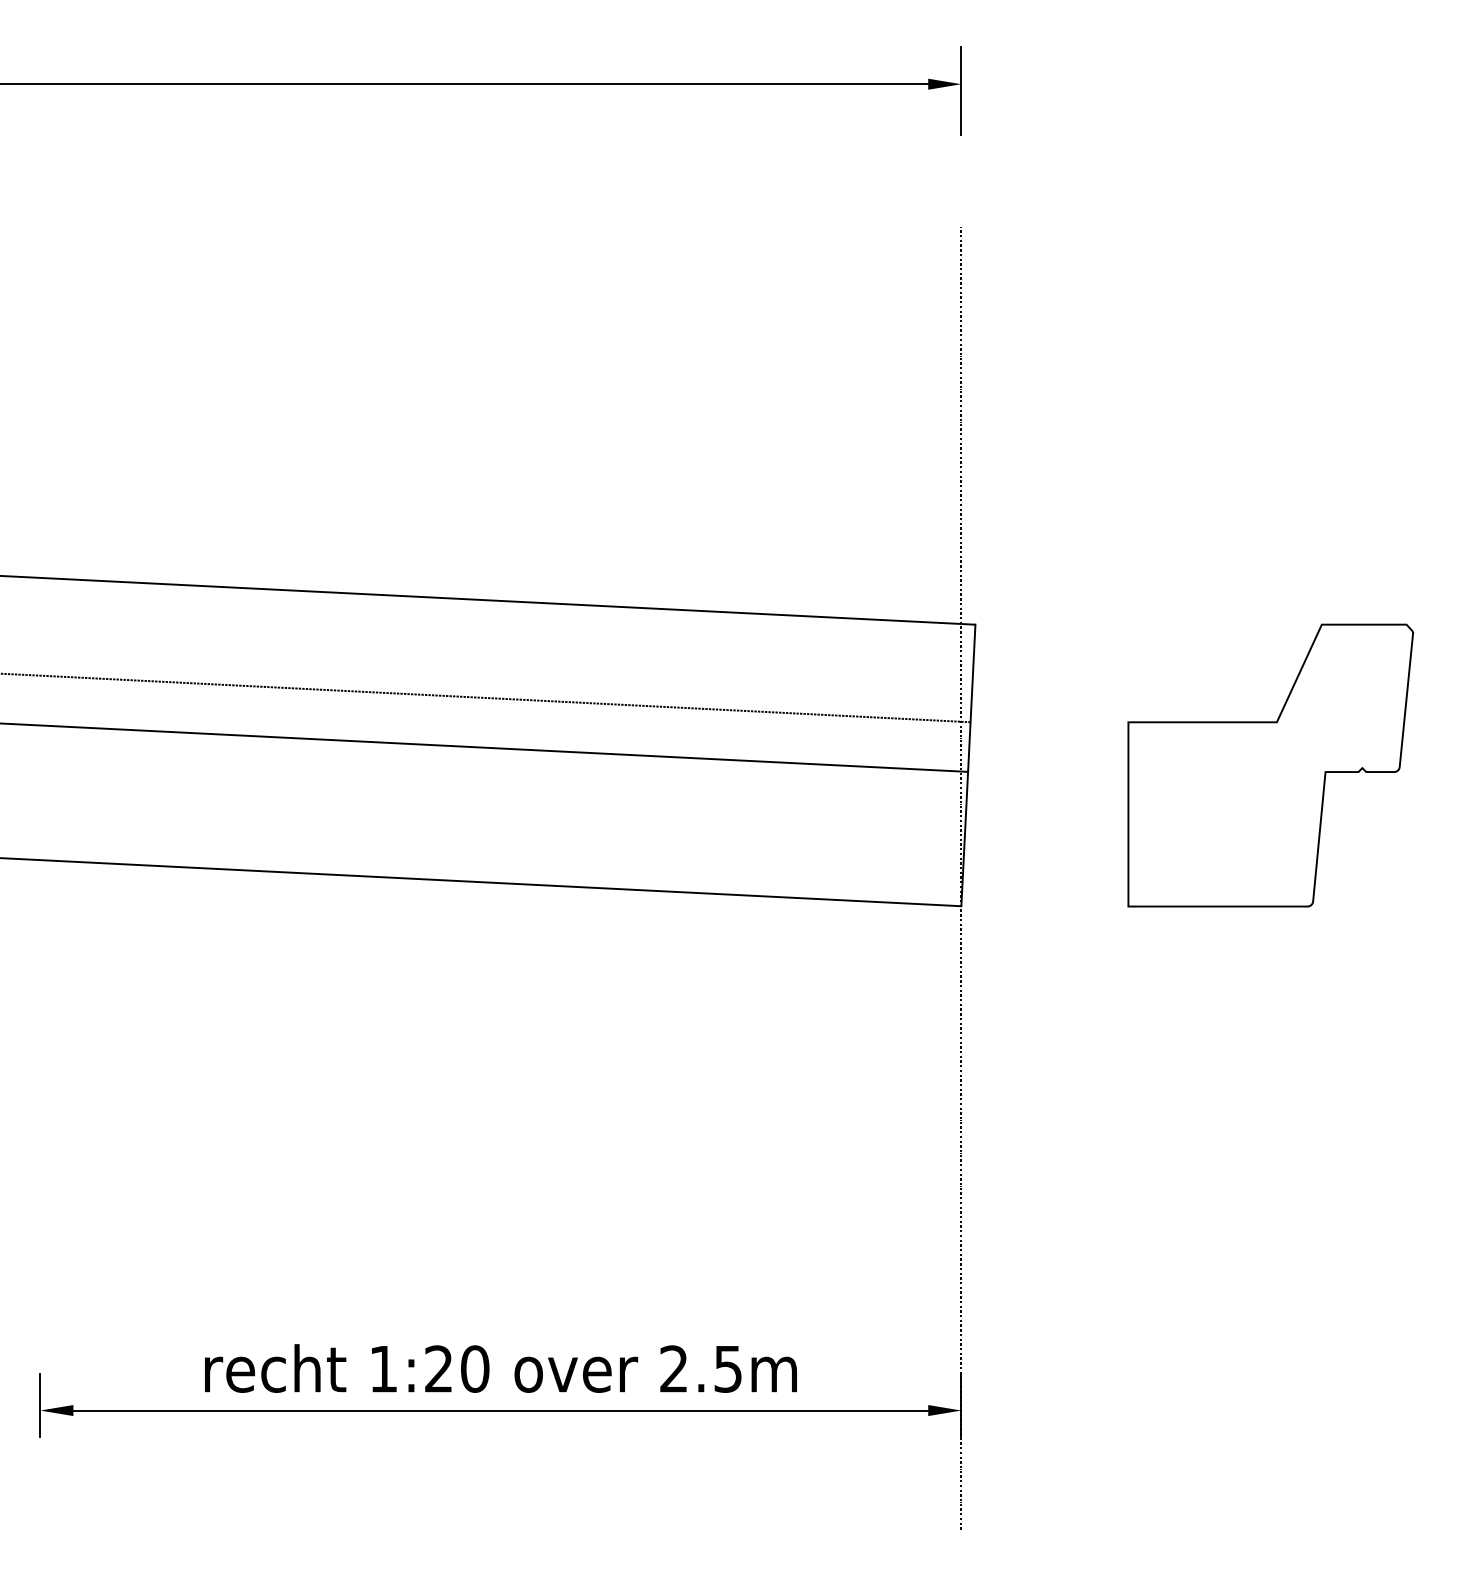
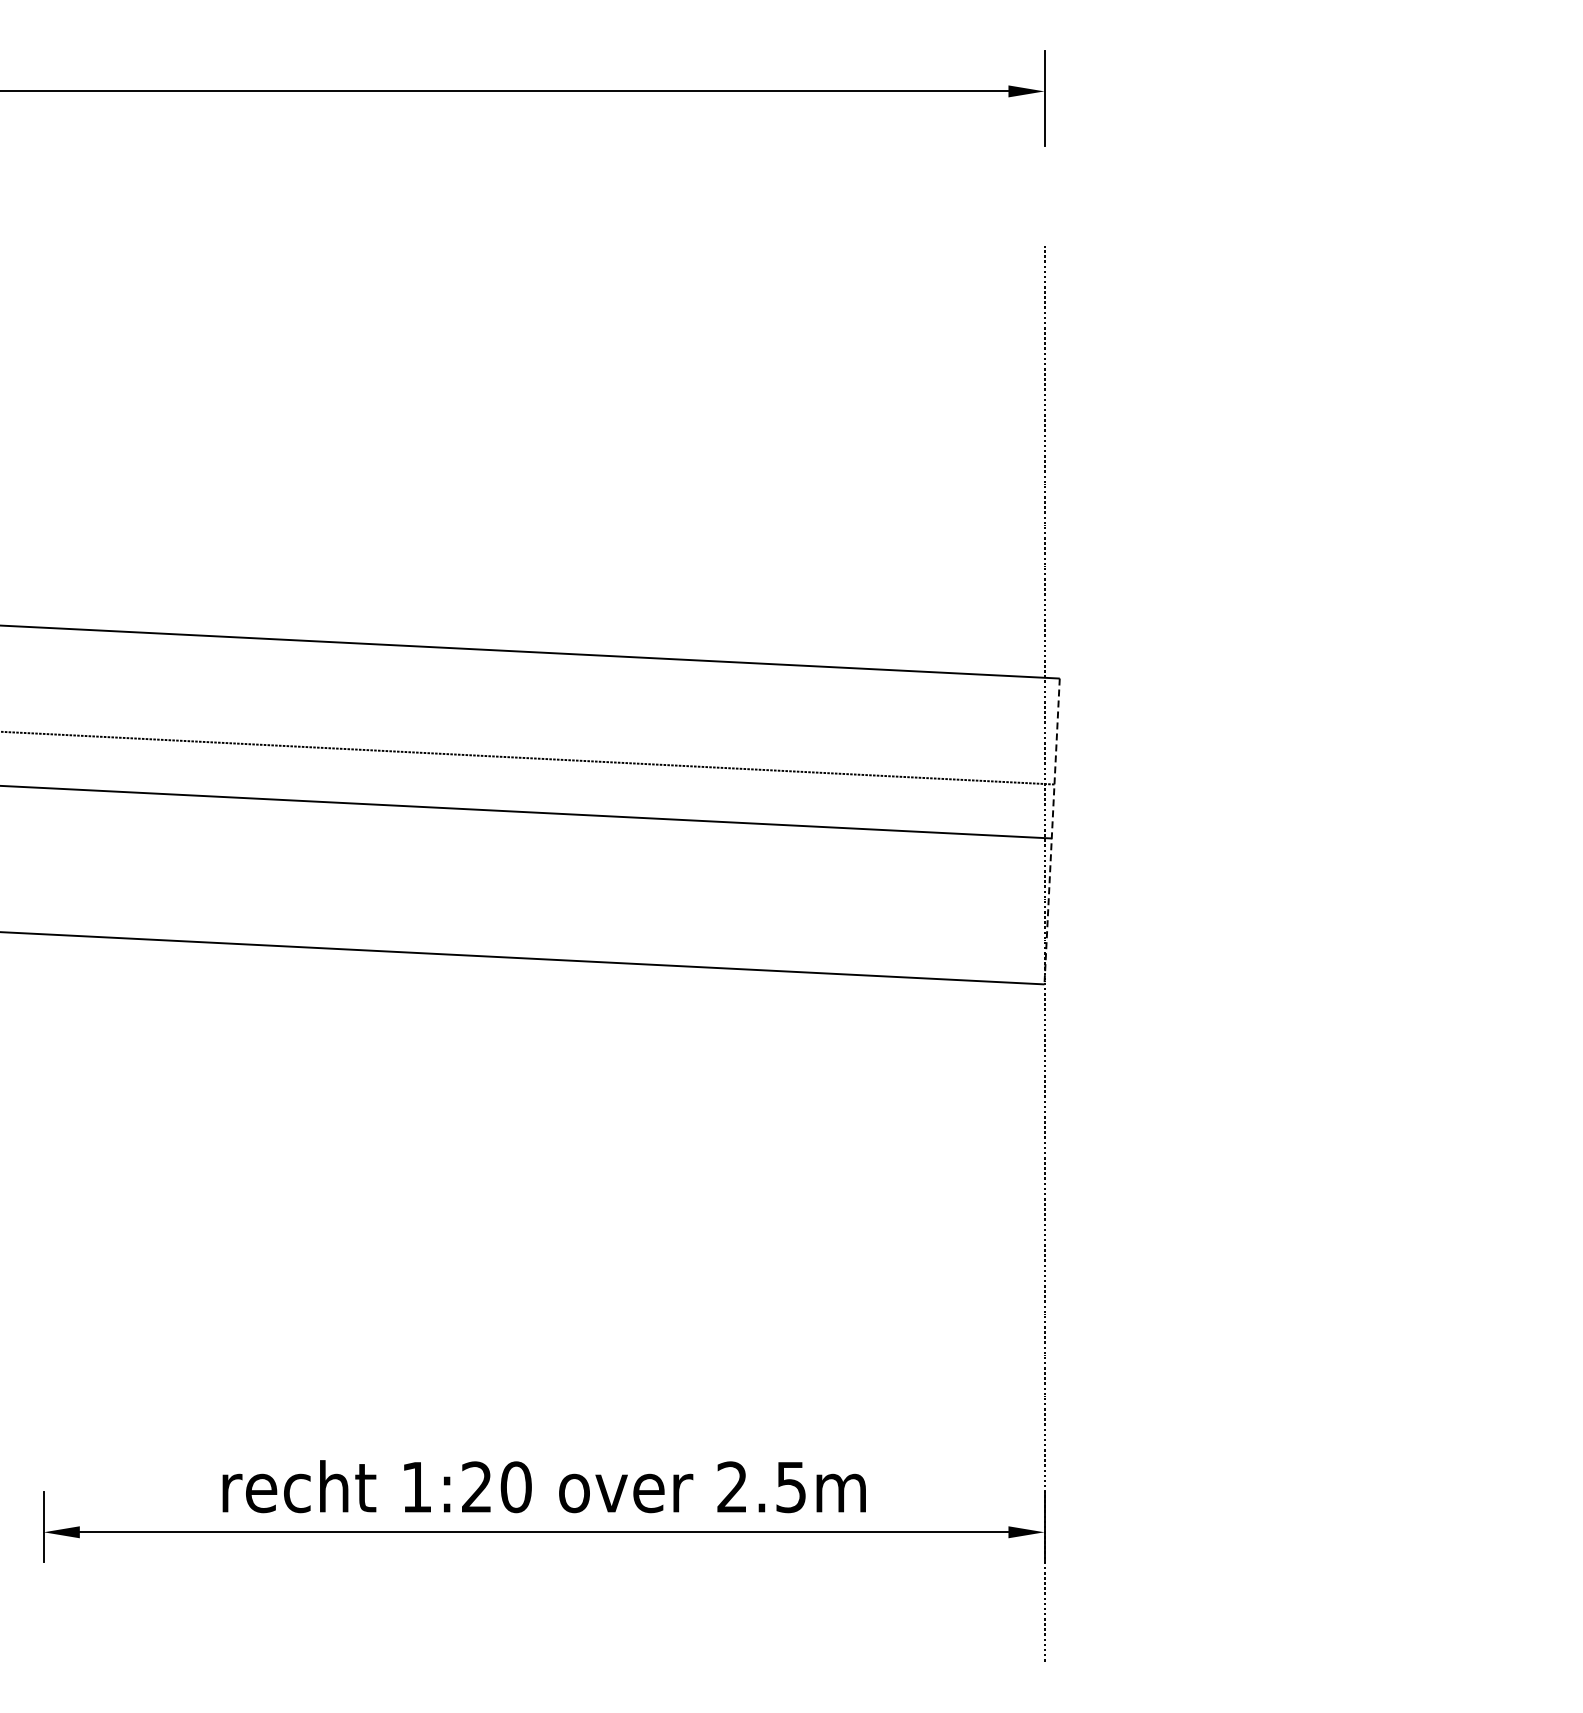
line: (968, 765) -> (1052, 831), solid -> dashed
part: (1270, 765) -> (1380, 831), removed

